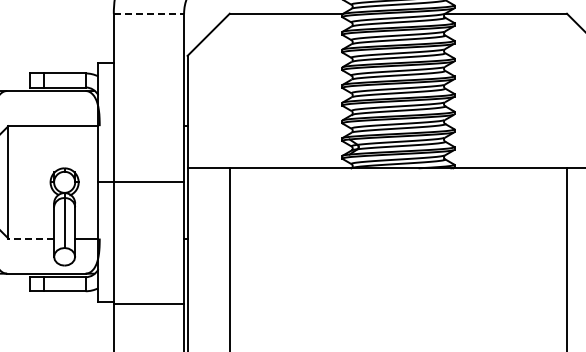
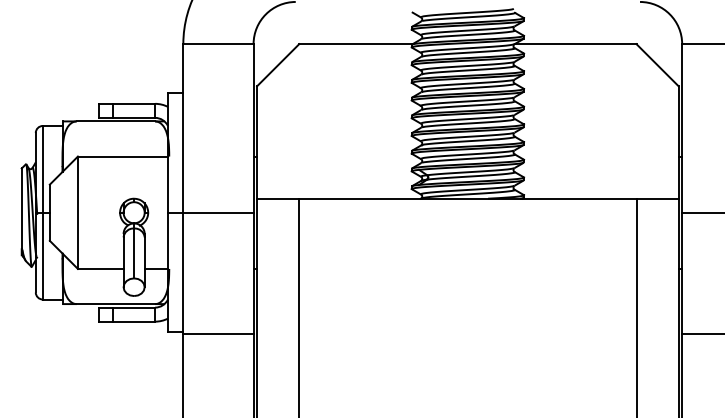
line: (148, 14) -> (218, 44), dashed -> solid
line: (30, 238) -> (100, 268), dashed -> solid

